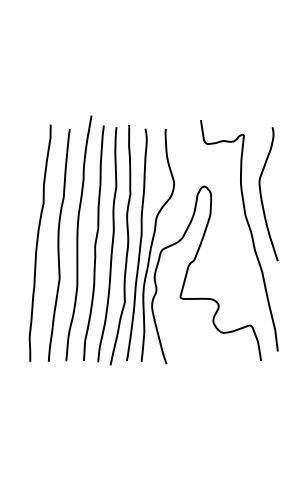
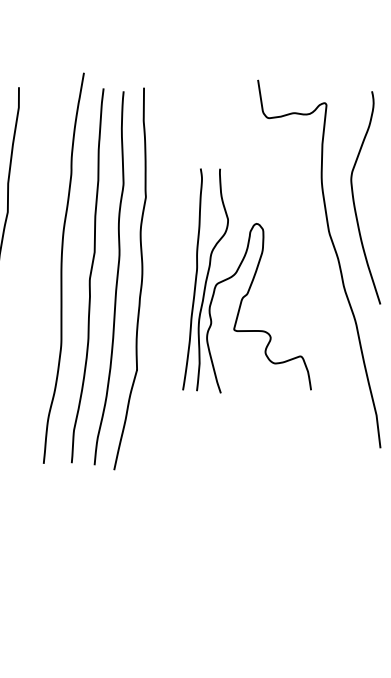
curve: (59, 245) -> (33, 279), removed
part: (193, 246) -> (246, 281), size x0.6

